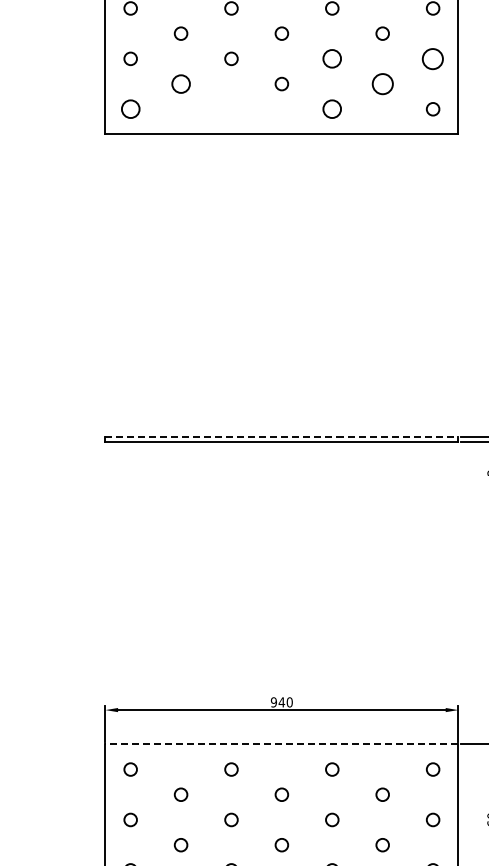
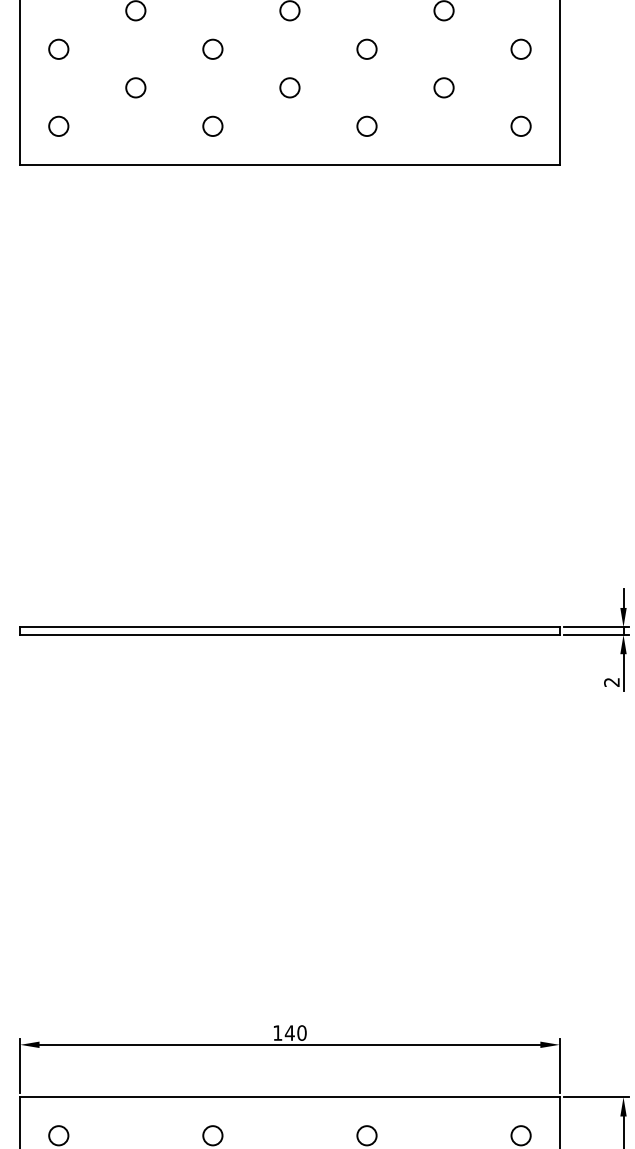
circle: (332, 58) -> (367, 48), size x0.71
circle: (433, 58) -> (521, 48), size x0.62
circle: (180, 83) -> (134, 86), size x0.71
circle: (382, 83) -> (443, 86), size x0.62
circle: (130, 109) -> (58, 126), size x0.71
circle: (231, 109) -> (212, 126), added
circle: (332, 109) -> (367, 126), size x0.71
line: (282, 436) -> (290, 626), dashed -> solid
text: (273, 702) -> (277, 1033), 940 -> 140
line: (281, 744) -> (289, 1097), dashed -> solid

